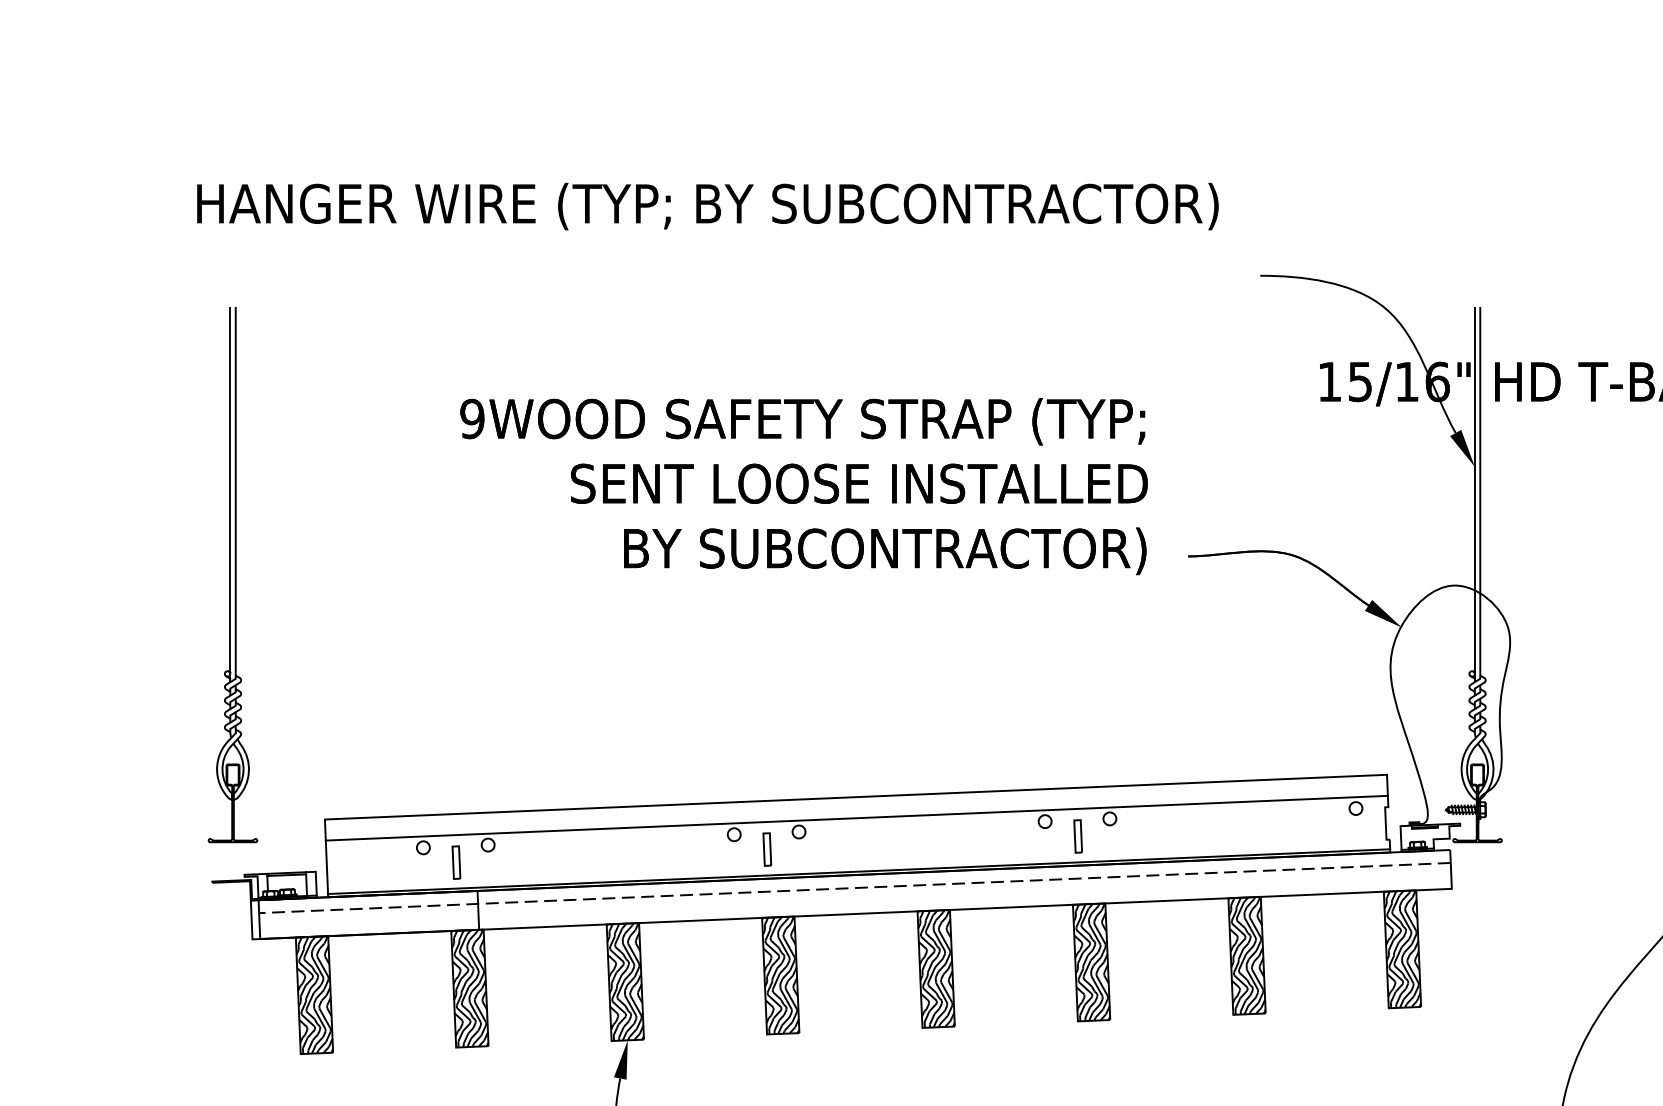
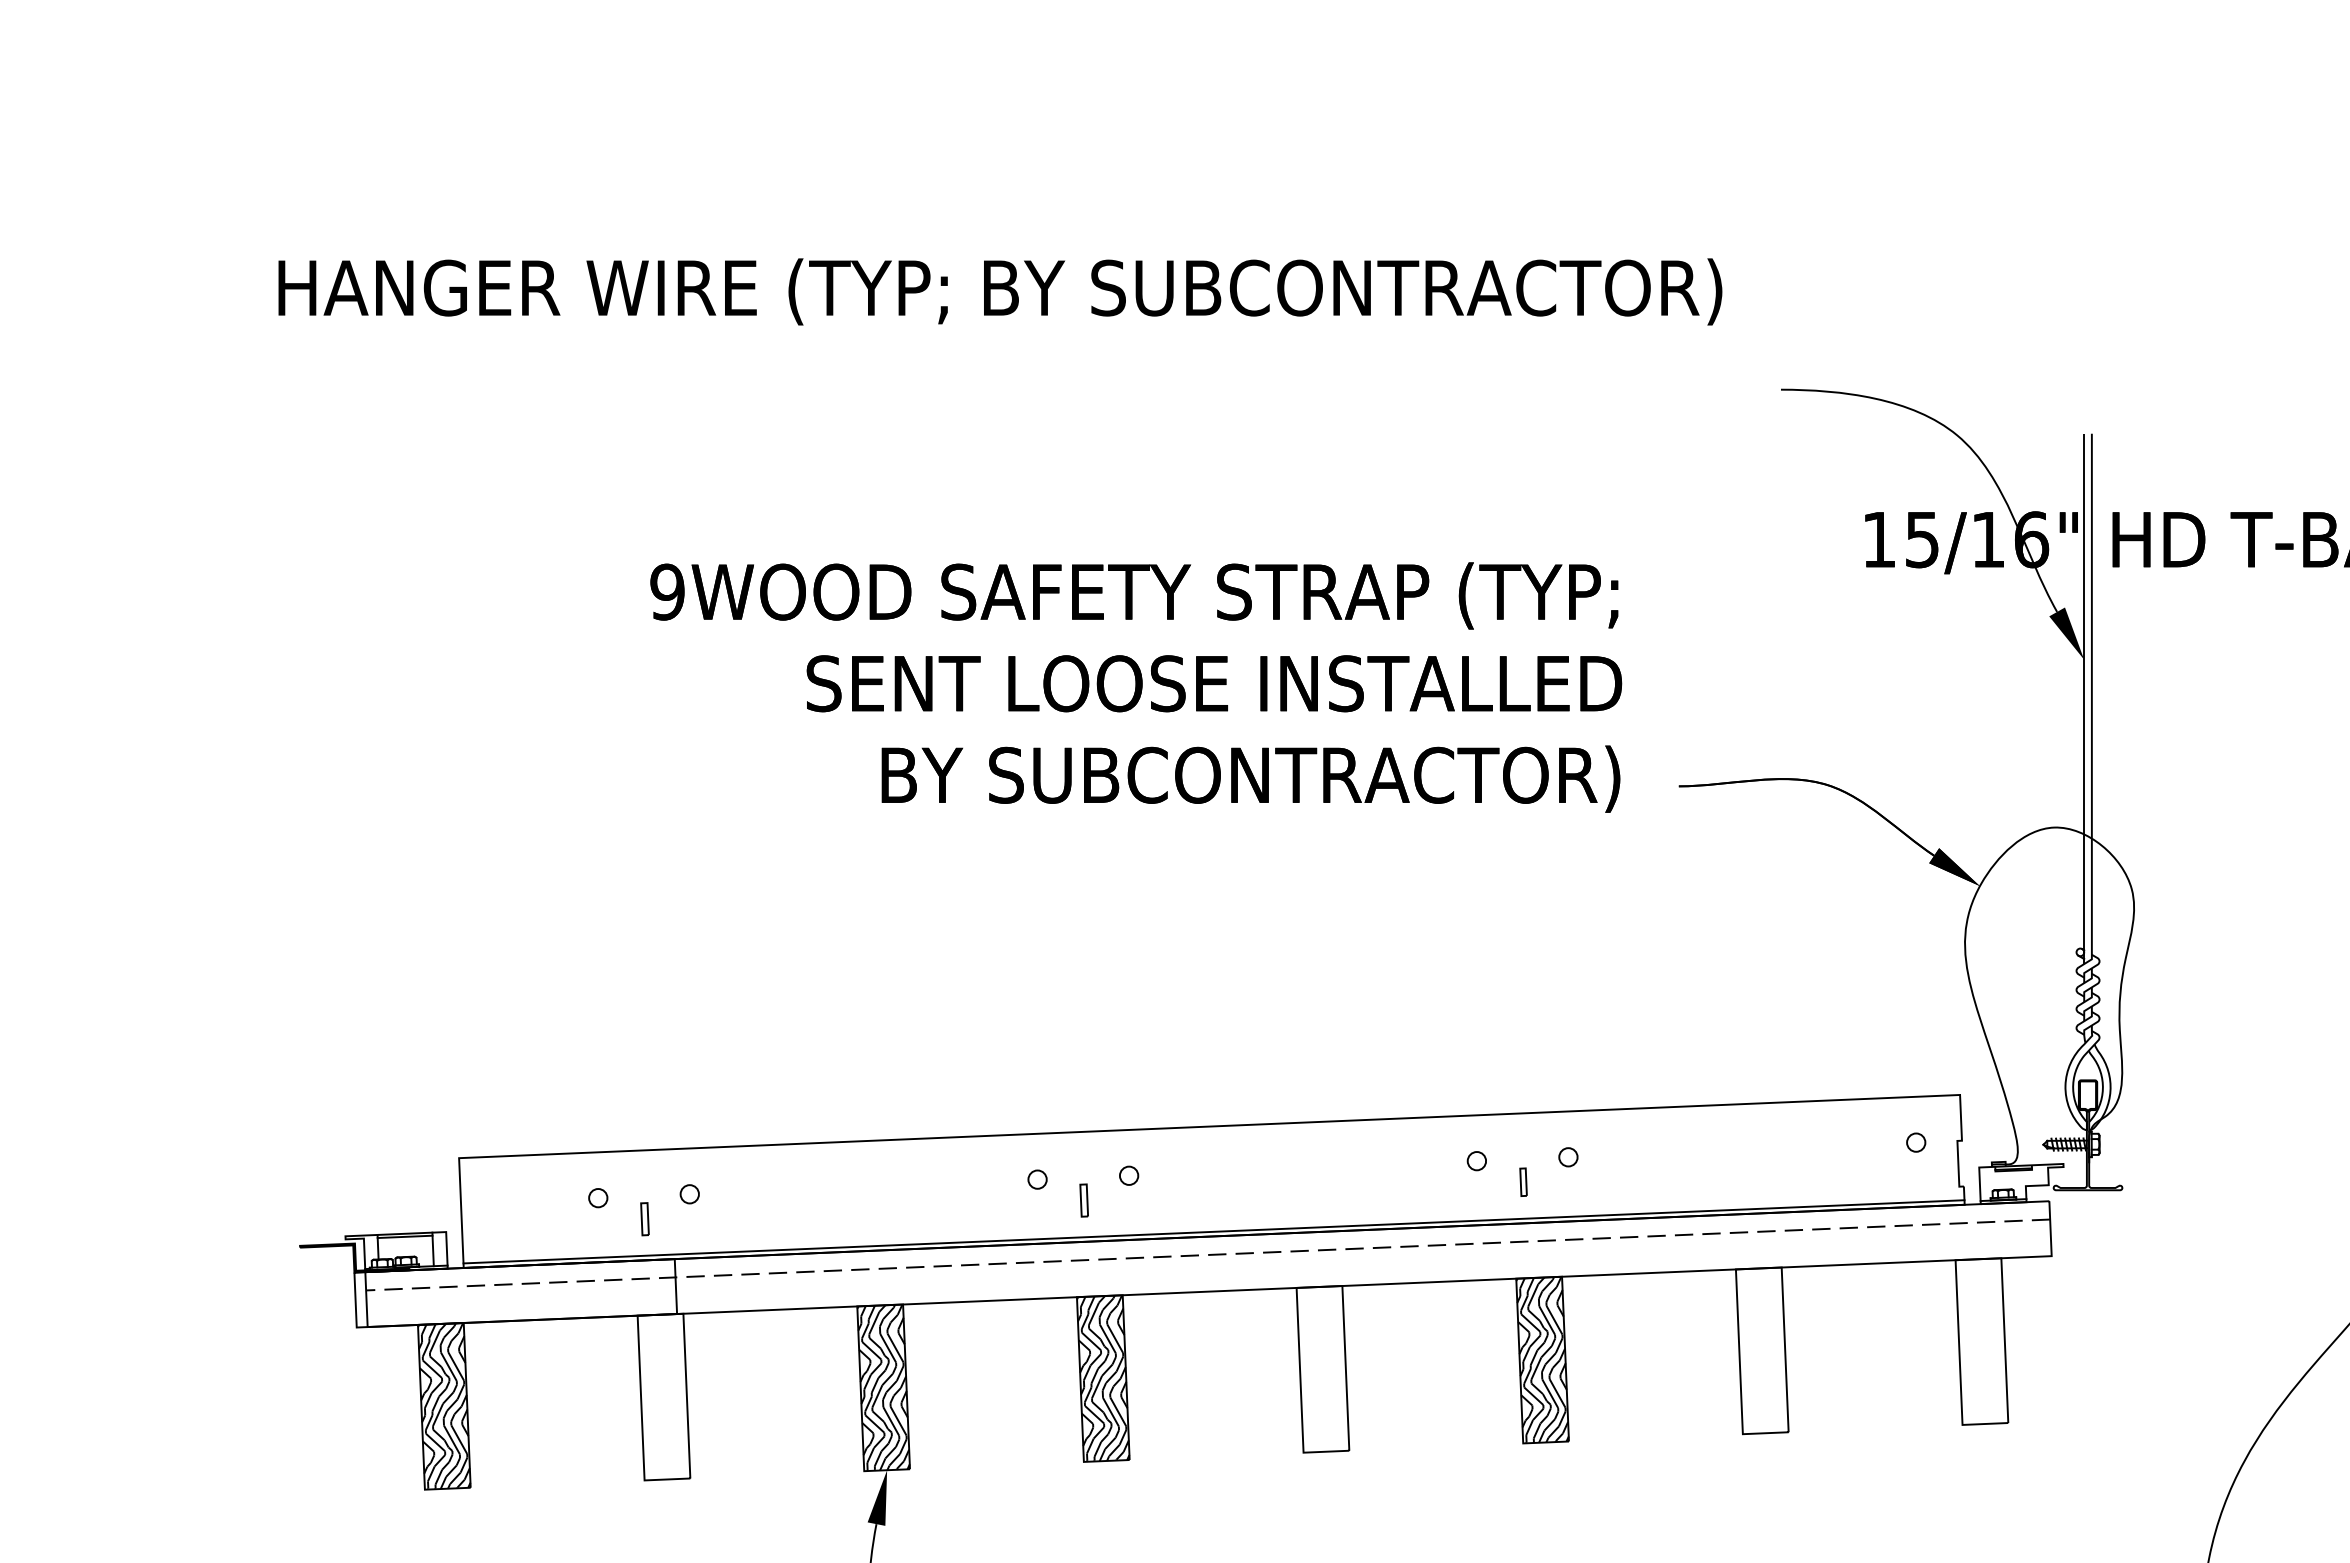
part: (233, 574) -> (329, 812), removed
line: (856, 817) -> (1210, 1155), removed
part: (1078, 836) -> (1523, 1182), size x0.6
part: (766, 849) -> (1083, 1200), size x0.7
part: (456, 862) -> (644, 1219), size x0.7
hatch: (1402, 949) -> (1981, 1341), removed
hatch: (1247, 955) -> (1762, 1350), removed
hatch: (935, 969) -> (1322, 1369), removed
hatch: (469, 988) -> (663, 1396), removed

